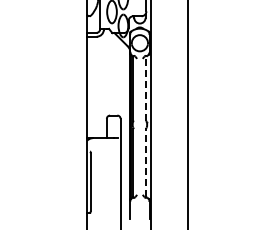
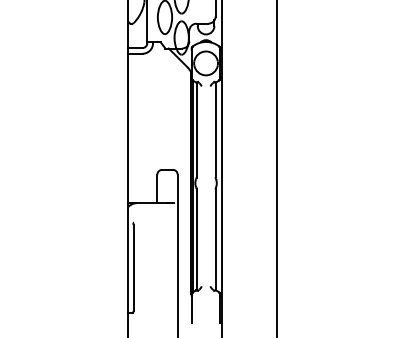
line: (146, 88) -> (215, 130), dashed -> solid
line: (146, 162) -> (215, 238), dashed -> solid

